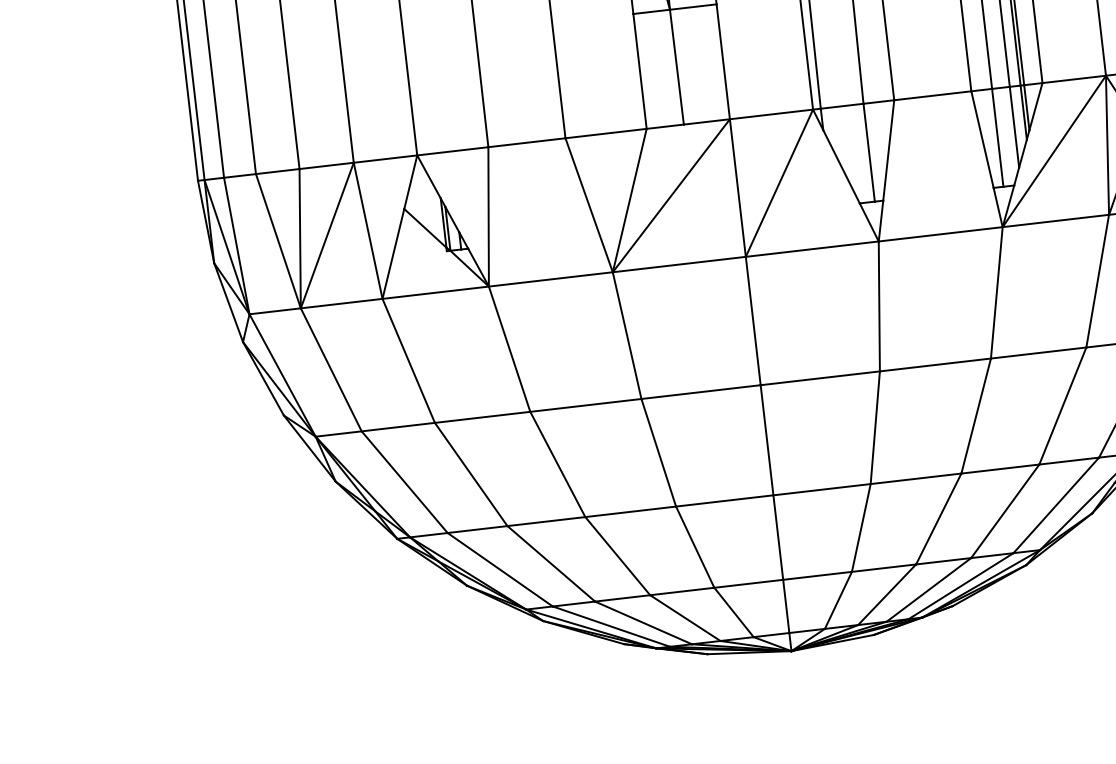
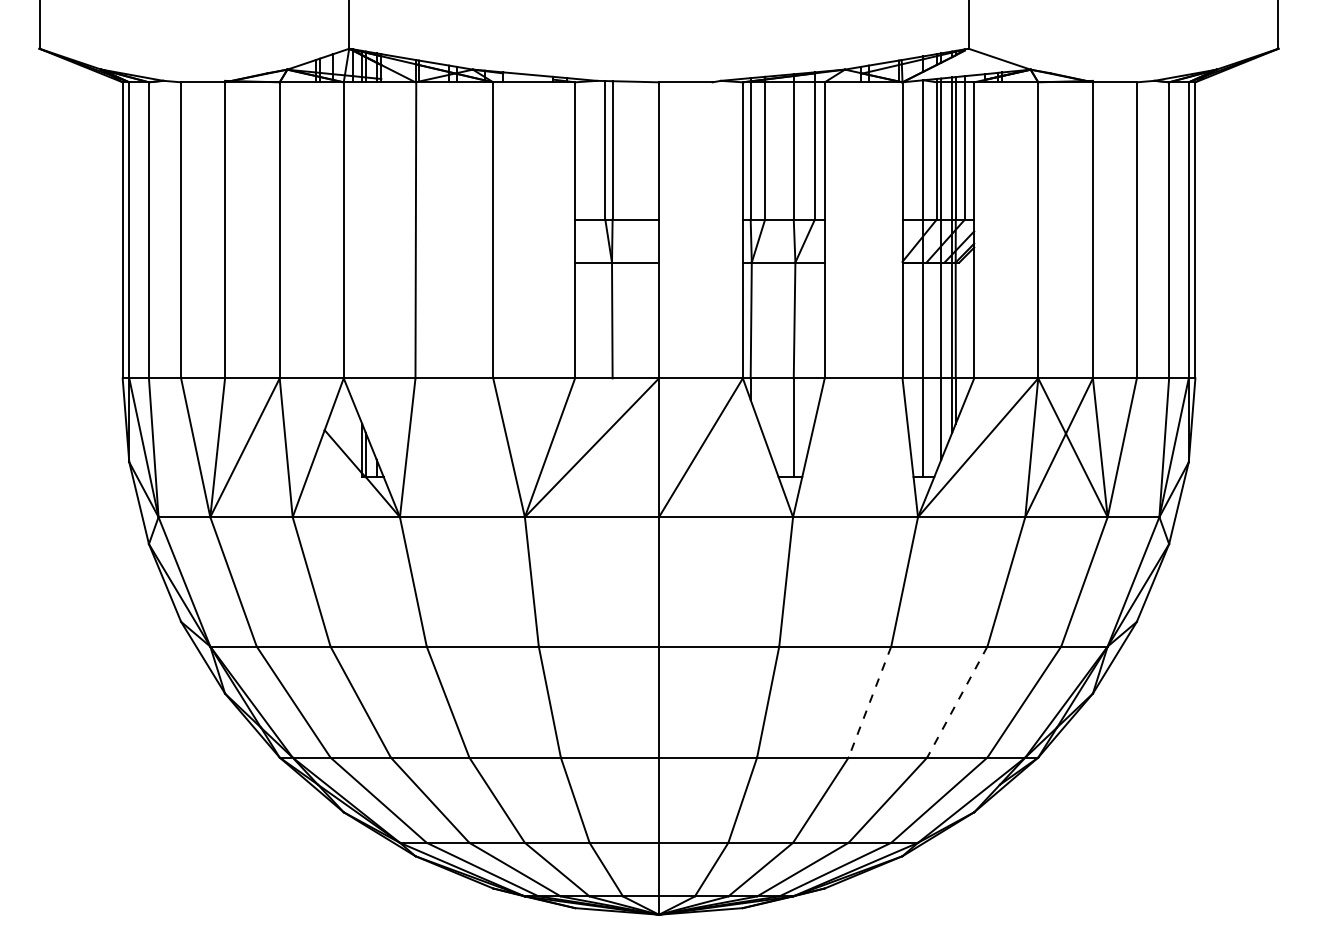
line: (1063, 406) -> (957, 702), solid -> dashed
line: (975, 416) -> (869, 702), solid -> dashed

